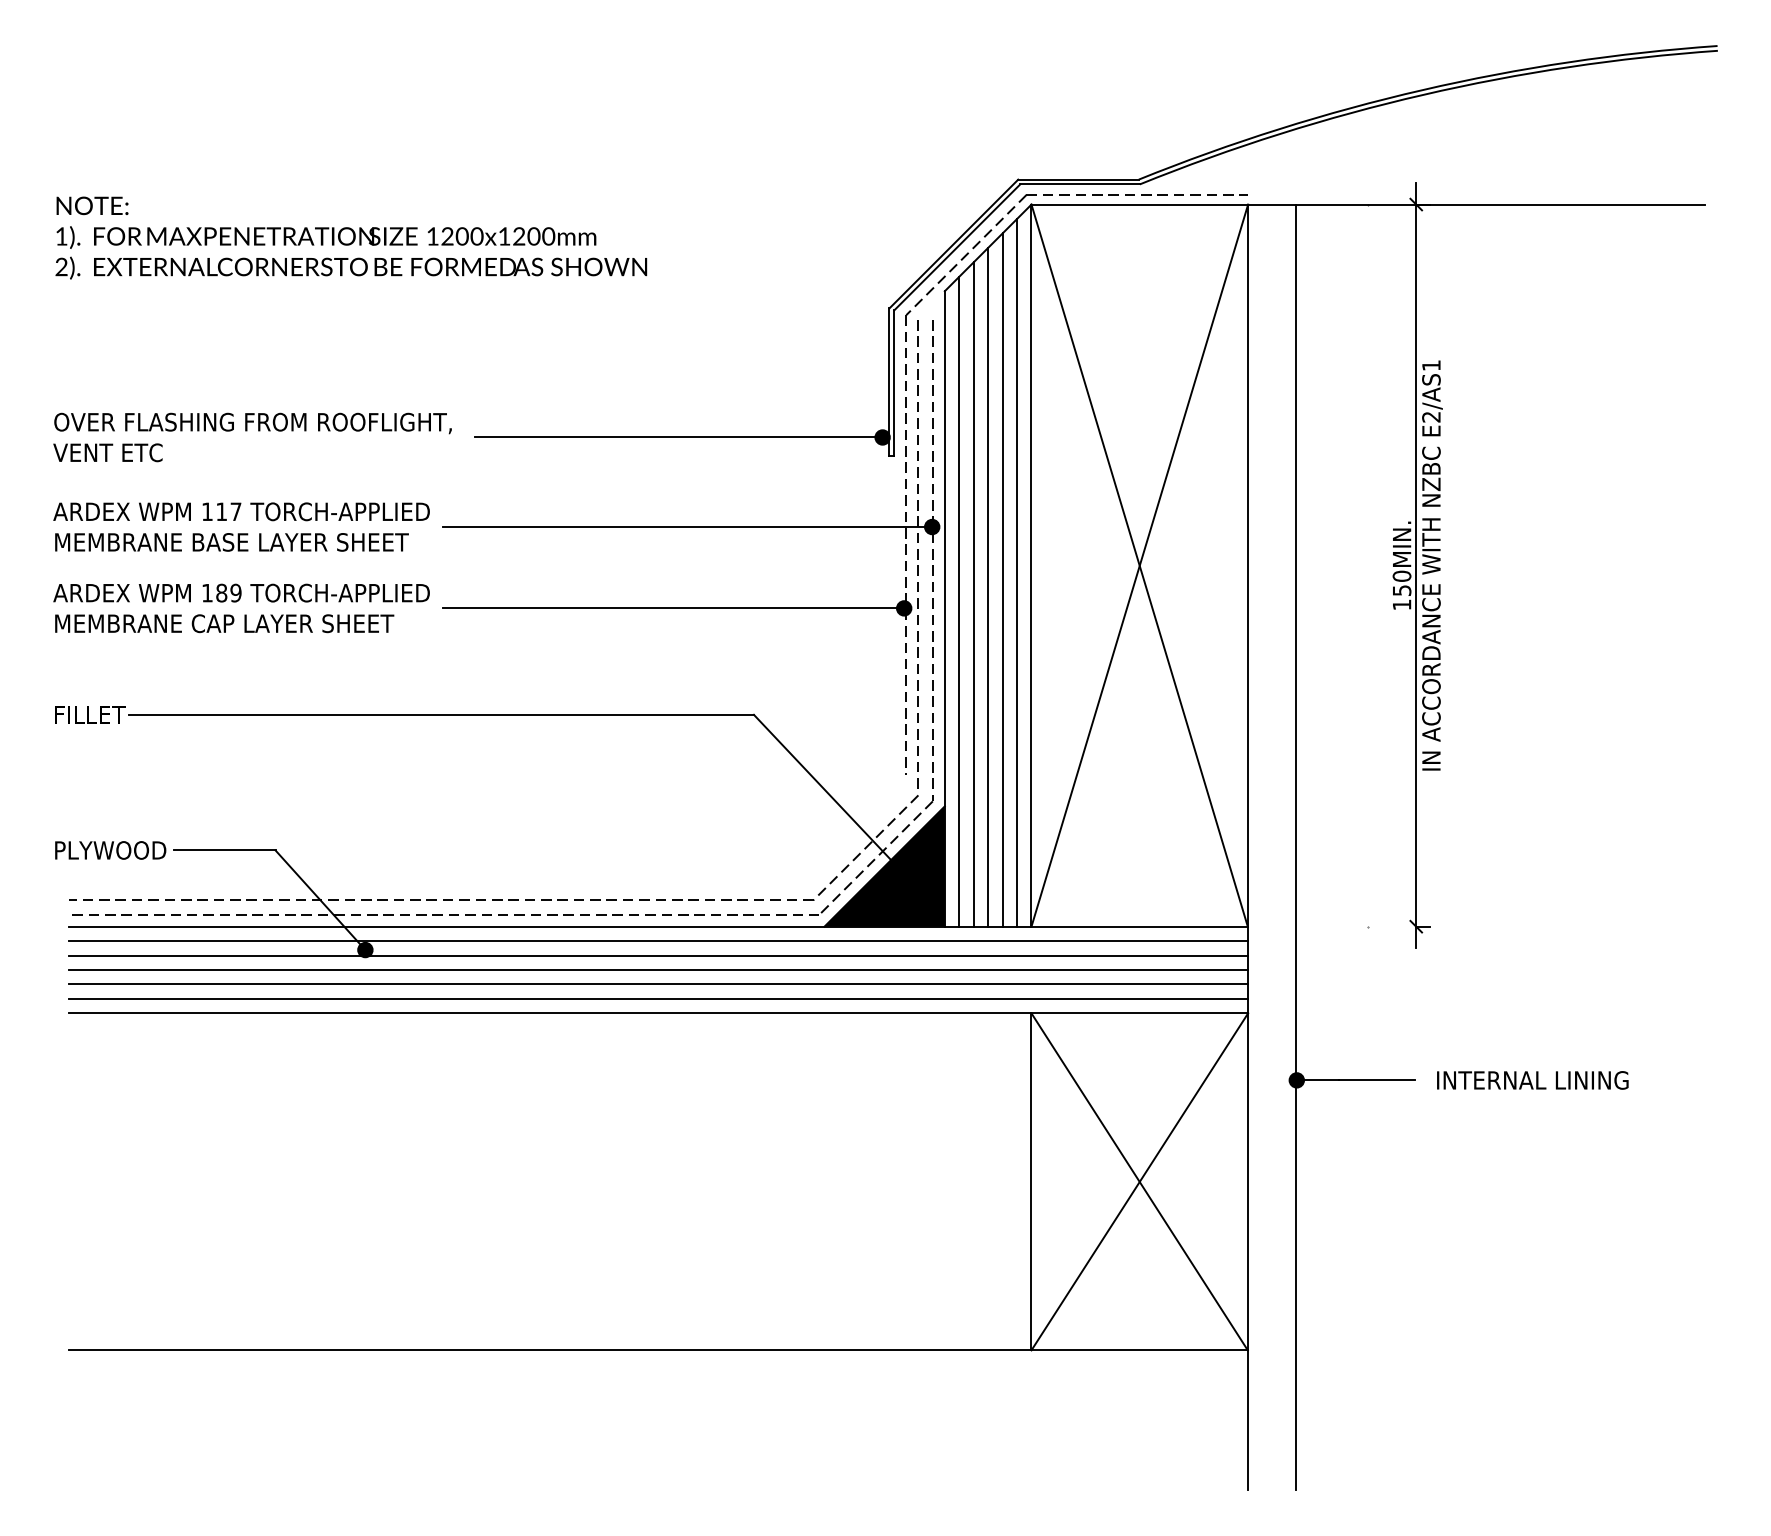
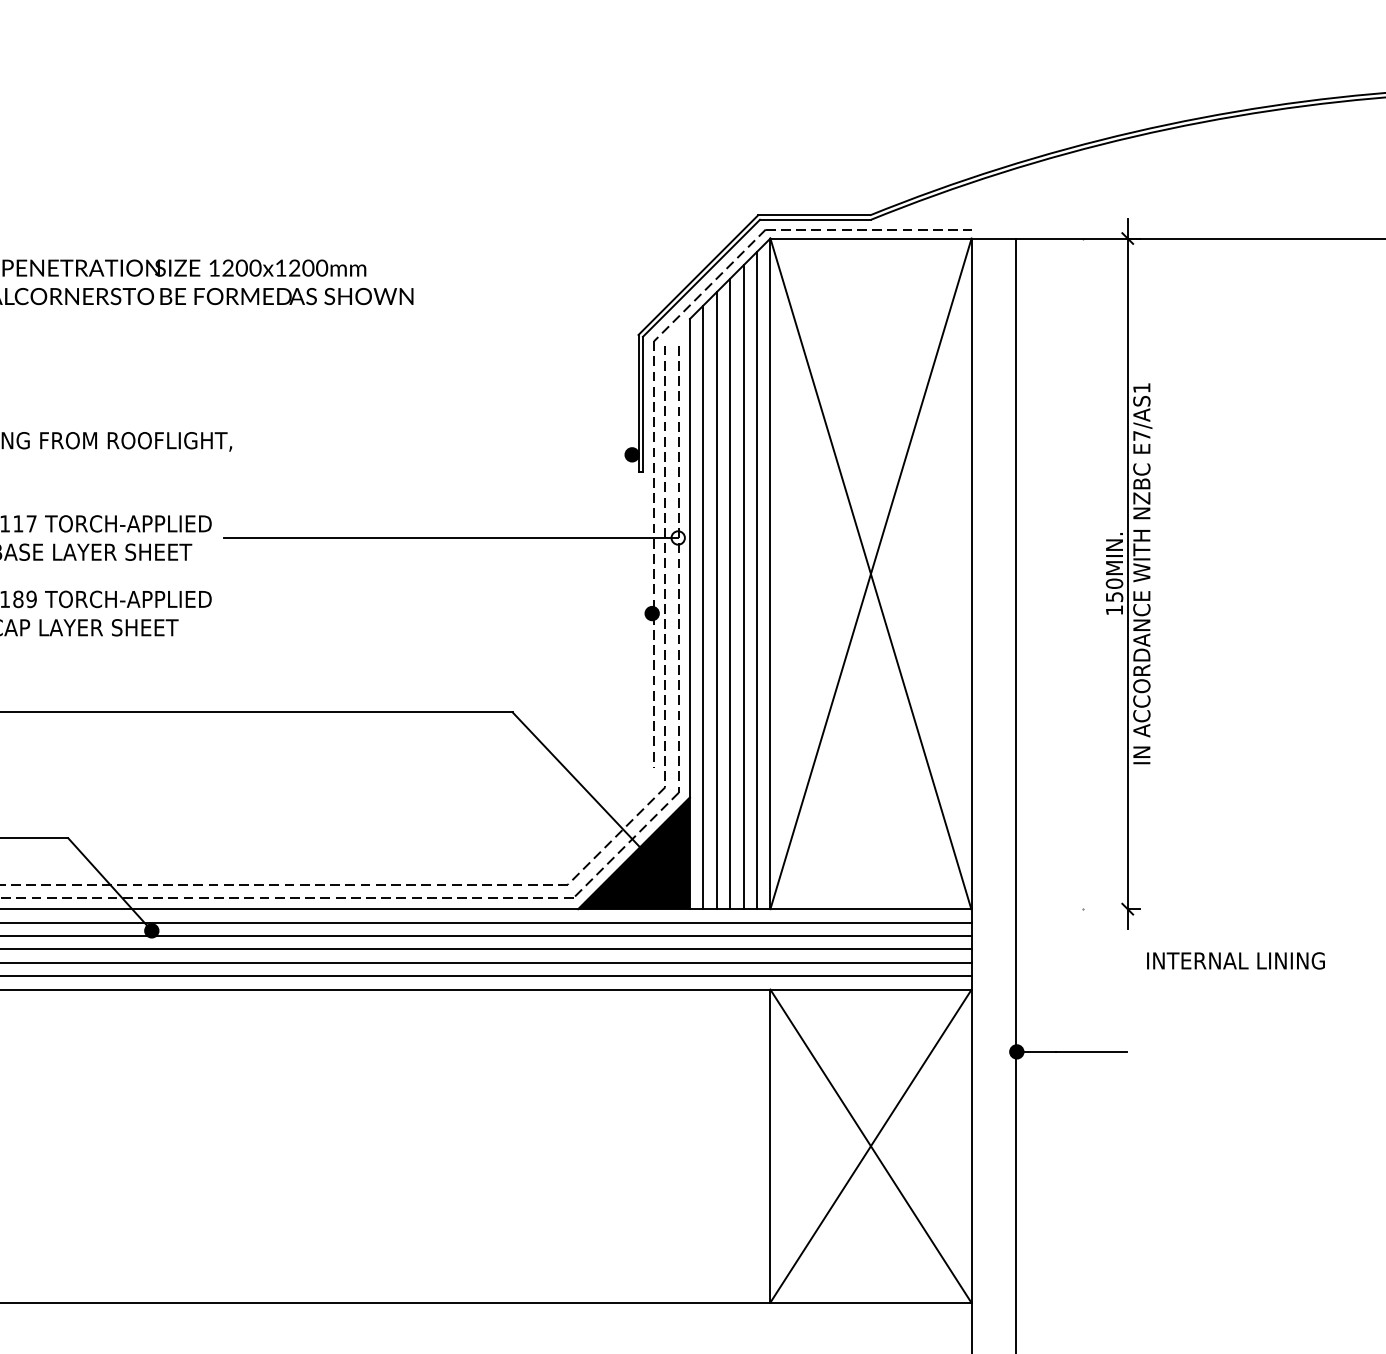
text: (1431, 417) -> (1141, 436), E2/AS1 -> E7/AS1
line: (678, 437) -> (442, 454), removed
fill: (932, 526) -> (678, 537), removed
line: (673, 608) -> (437, 613), removed
text: (1532, 1080) -> (1235, 960), moved

